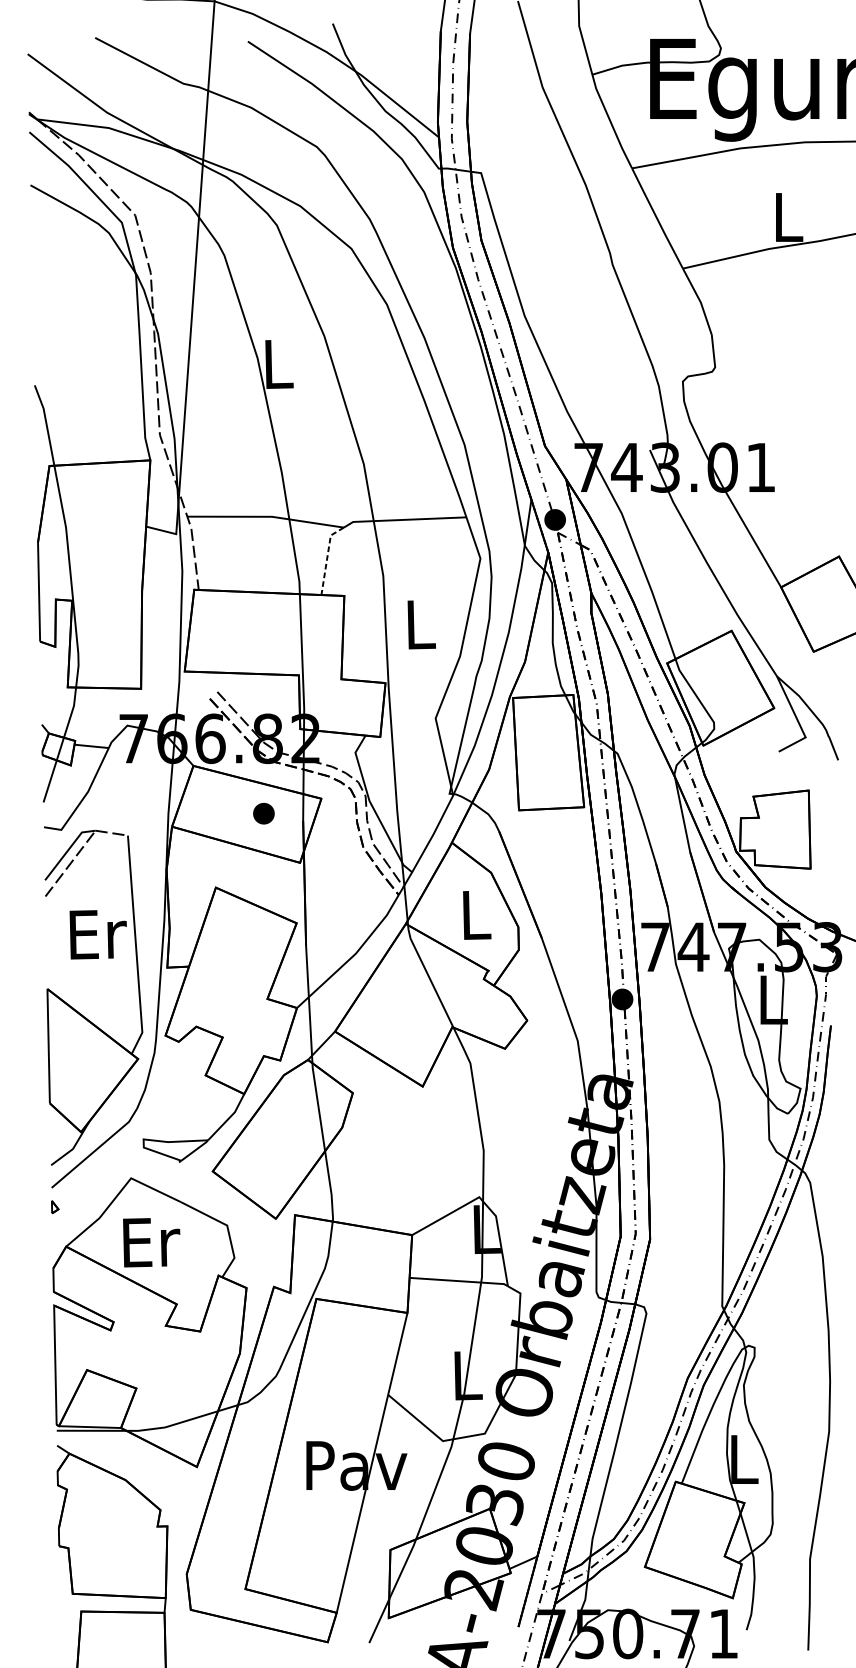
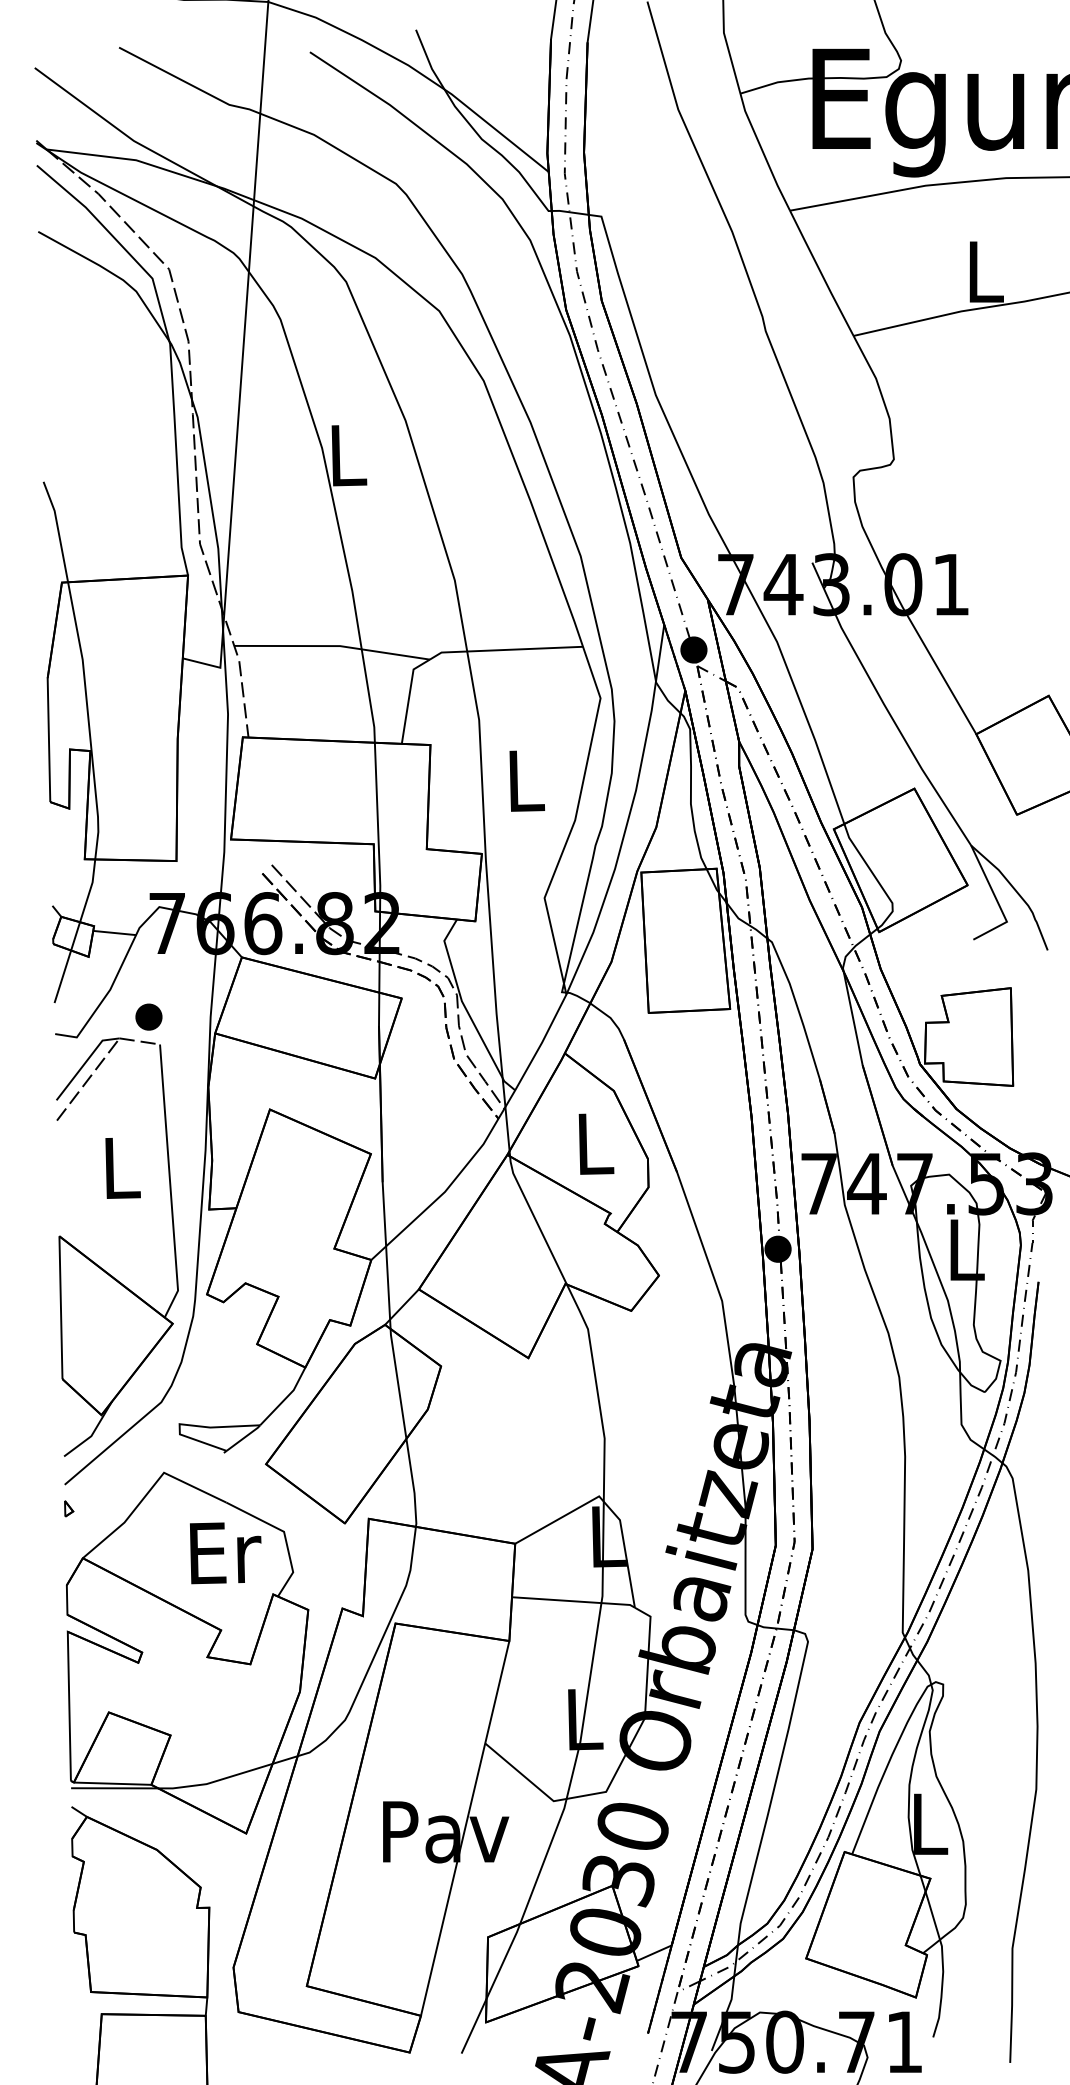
line: (327, 557) -> (409, 696), dashed -> solid
part: (263, 813) -> (148, 1016), moved
text: (97, 934) -> (122, 1168), Er -> L
text: (151, 1242) -> (225, 1553), moved

